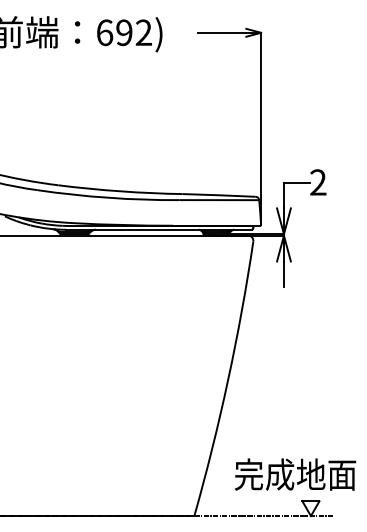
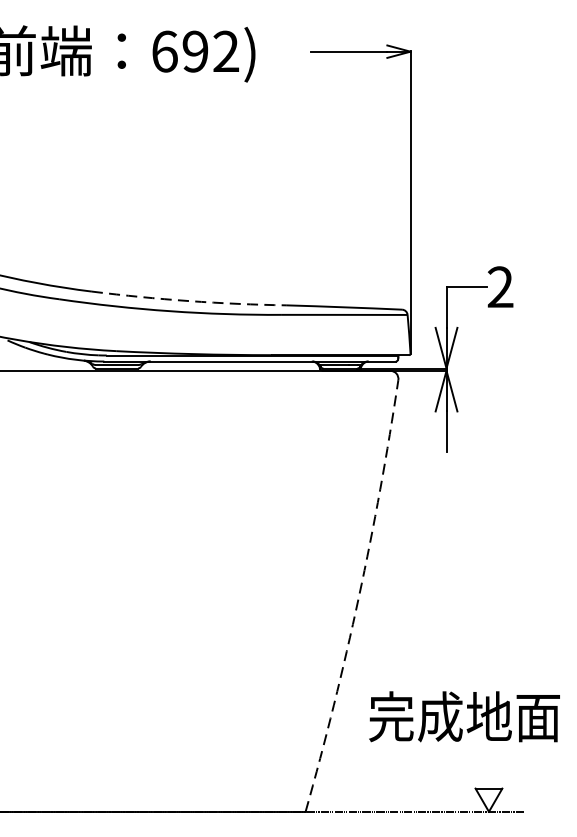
arc: (120, 191) -> (189, 301), solid -> dashed
arc: (228, 379) -> (359, 597), solid -> dashed
text: (295, 474) -> (464, 716), moved

